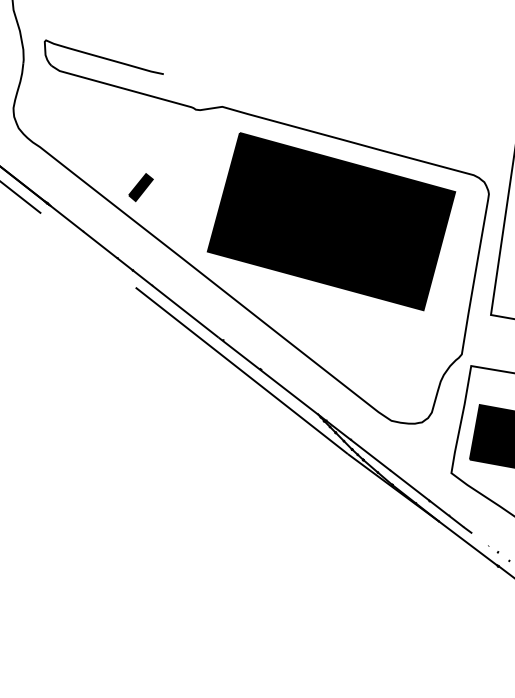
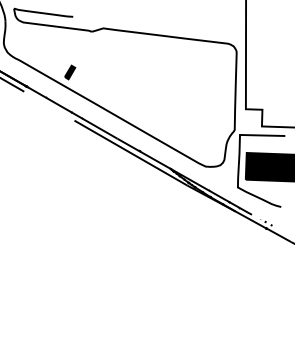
part: (331, 221) -> (163, 75), removed

